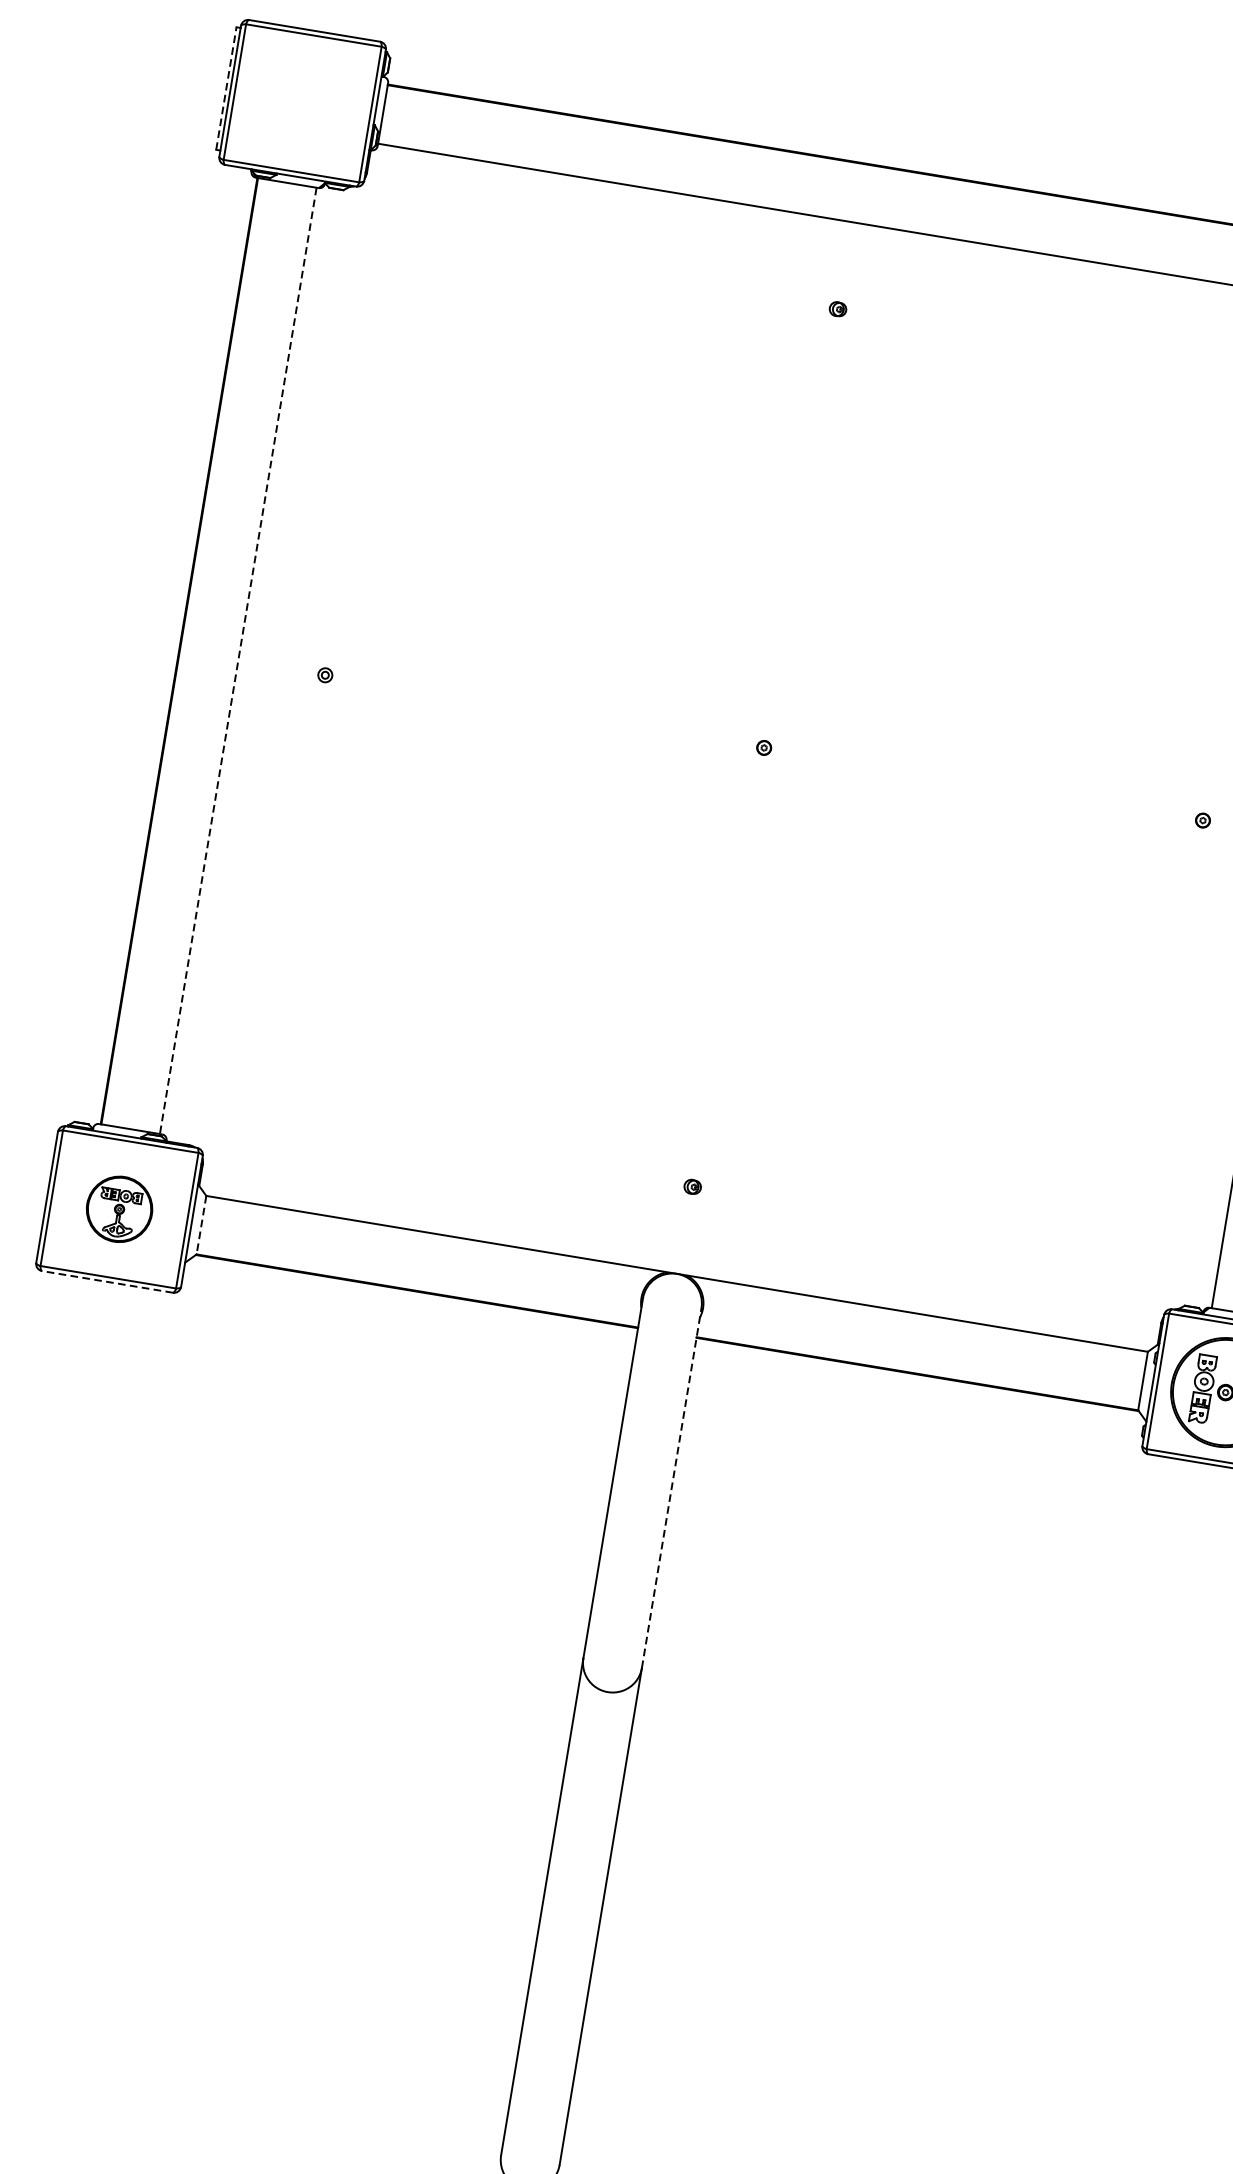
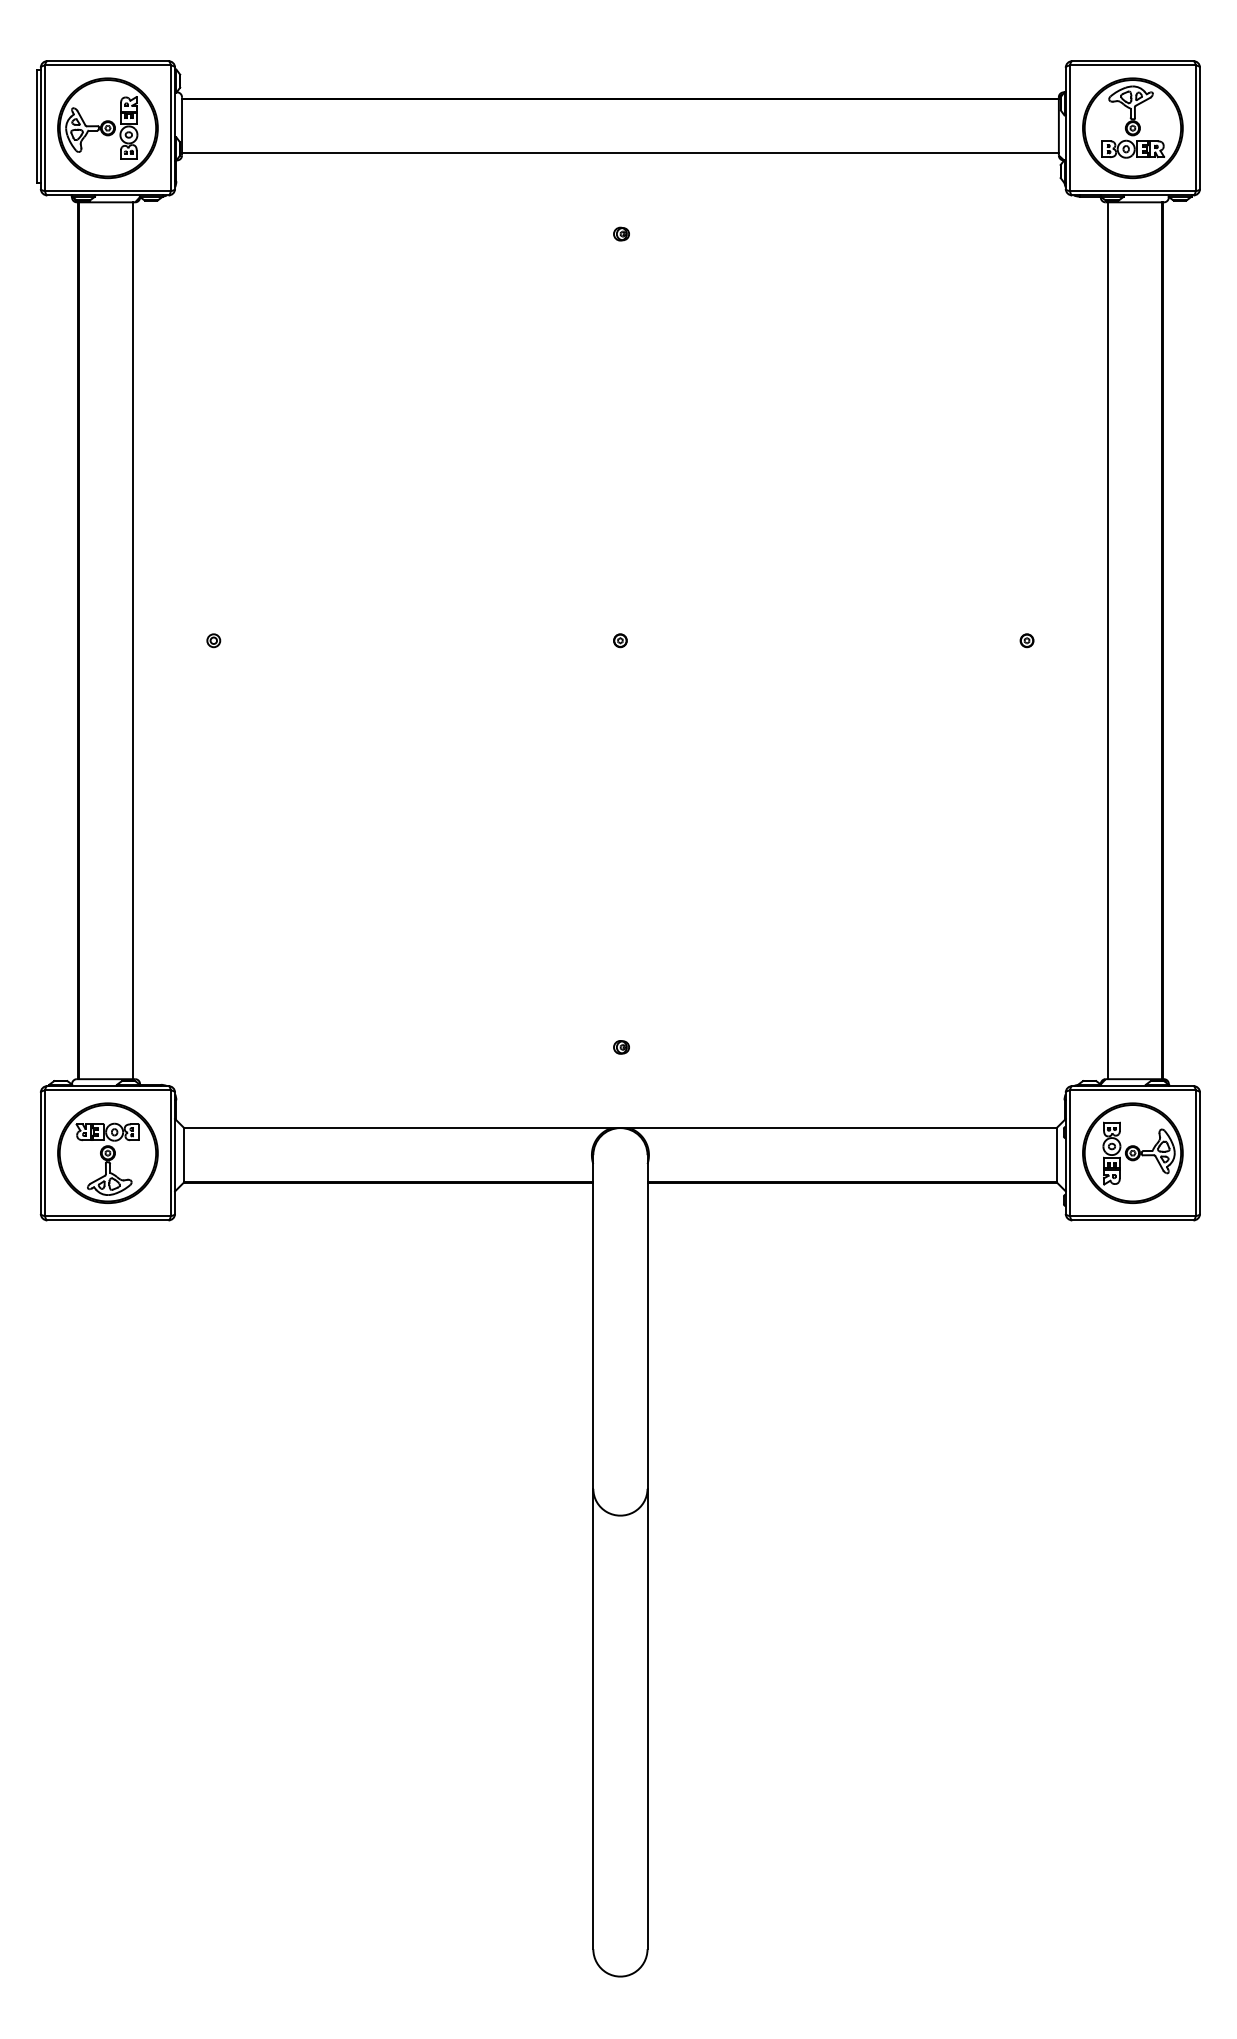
line: (225, 88) -> (36, 126), dashed -> solid
part: (302, 103) -> (107, 128), added
line: (238, 661) -> (133, 641), dashed -> solid
part: (119, 1208) -> (107, 1152), size x1.67
line: (201, 1225) -> (184, 1155), dashed -> solid
line: (107, 1281) -> (107, 1220), dashed -> solid
line: (671, 1488) -> (647, 1322), dashed -> solid

